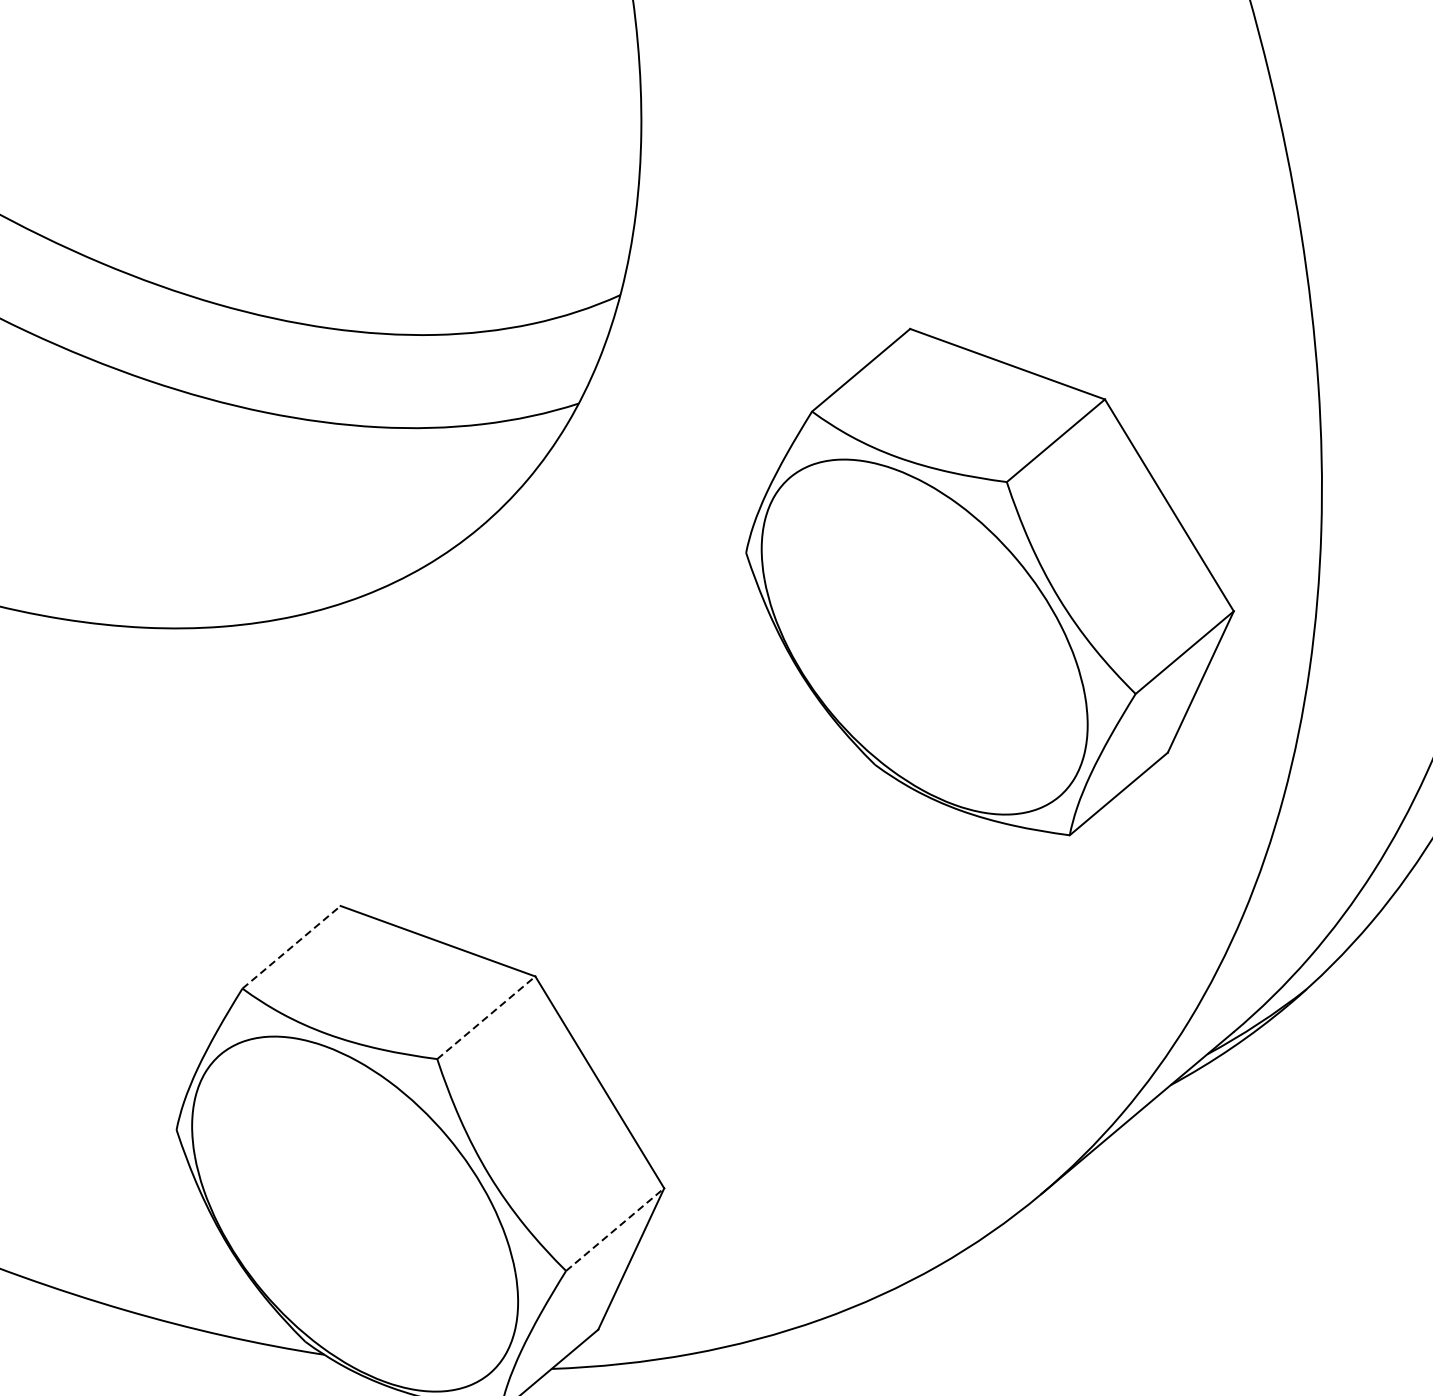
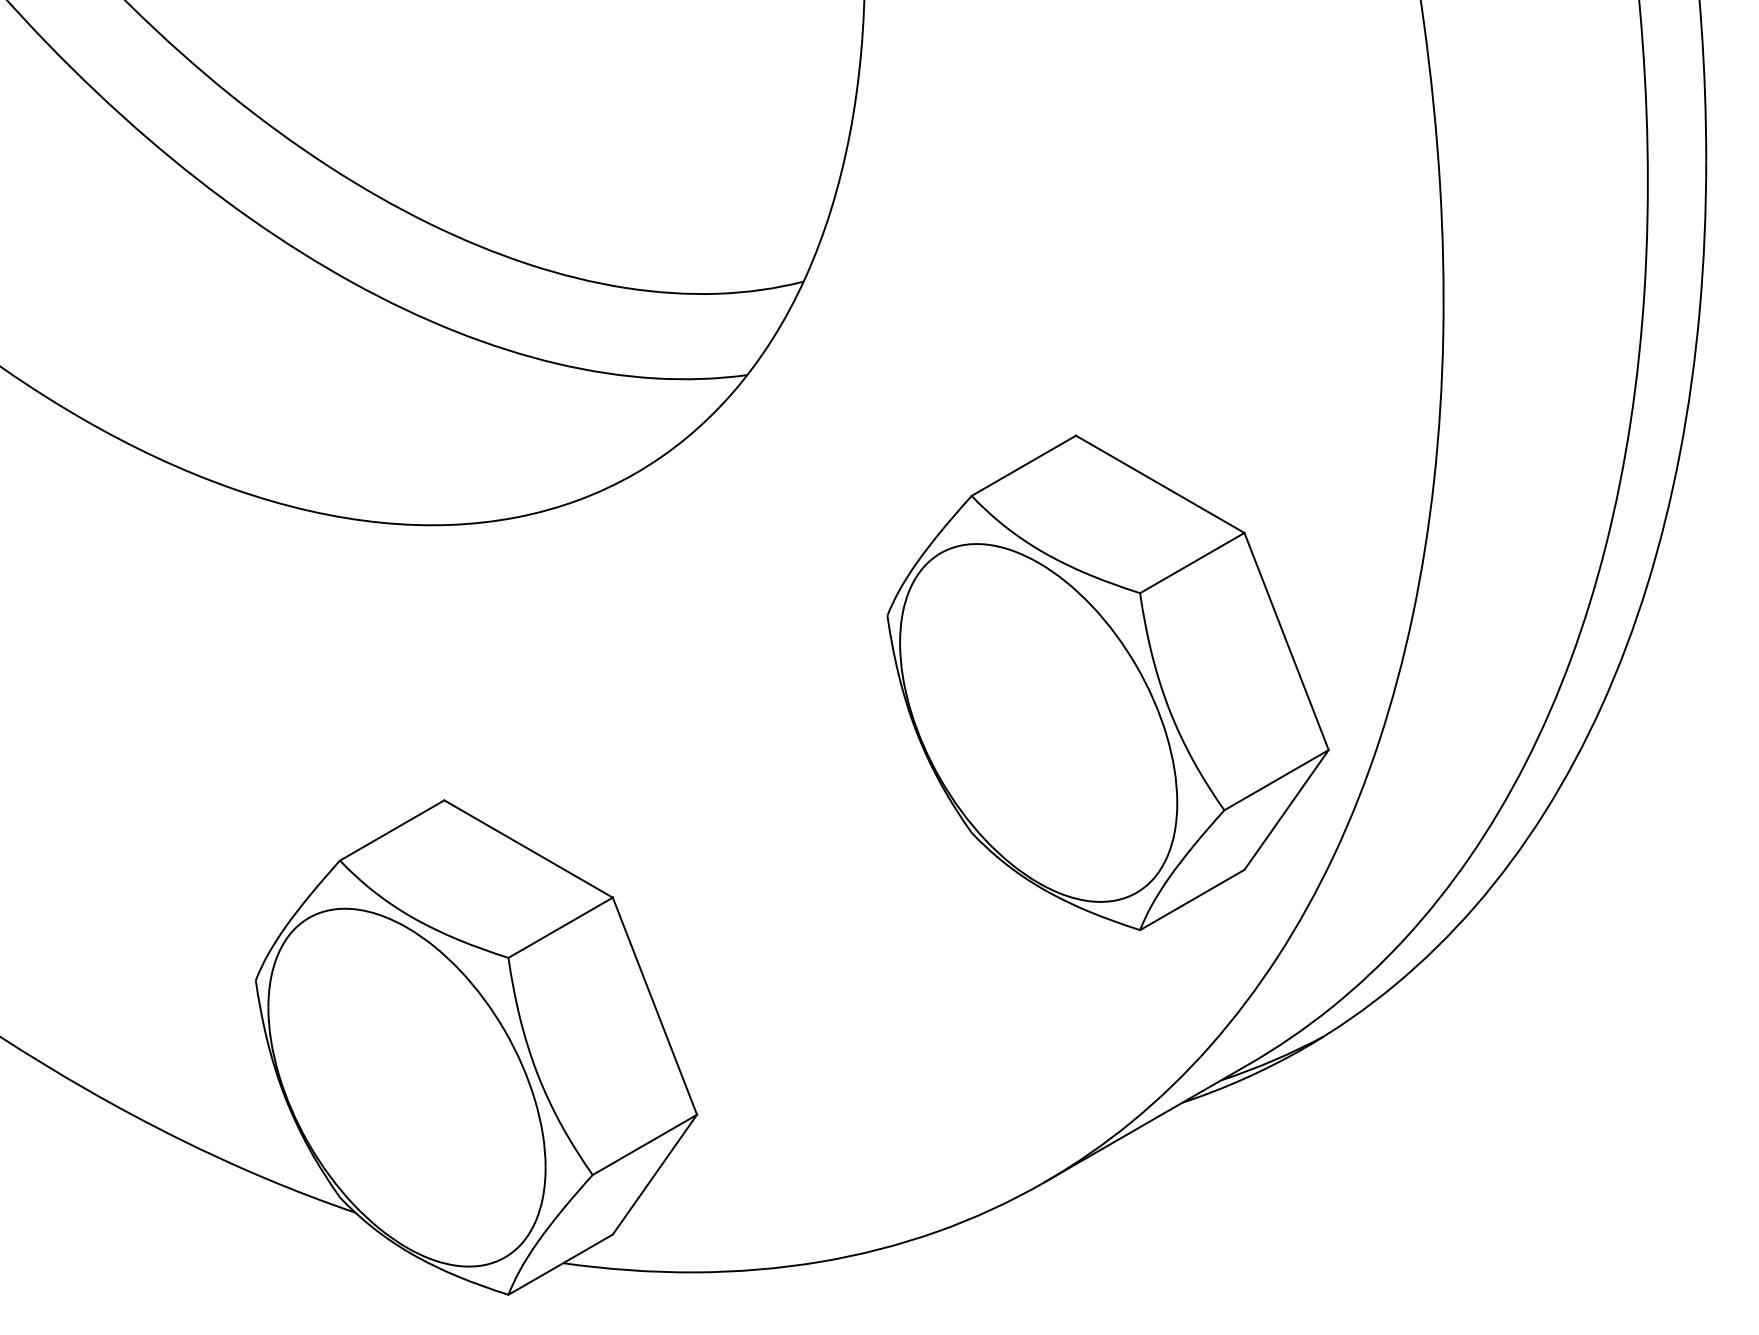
part: (989, 581) -> (1107, 682), moved
line: (291, 947) -> (392, 830), dashed -> solid
line: (487, 1017) -> (561, 927), dashed -> solid
line: (615, 1229) -> (645, 1144), dashed -> solid

